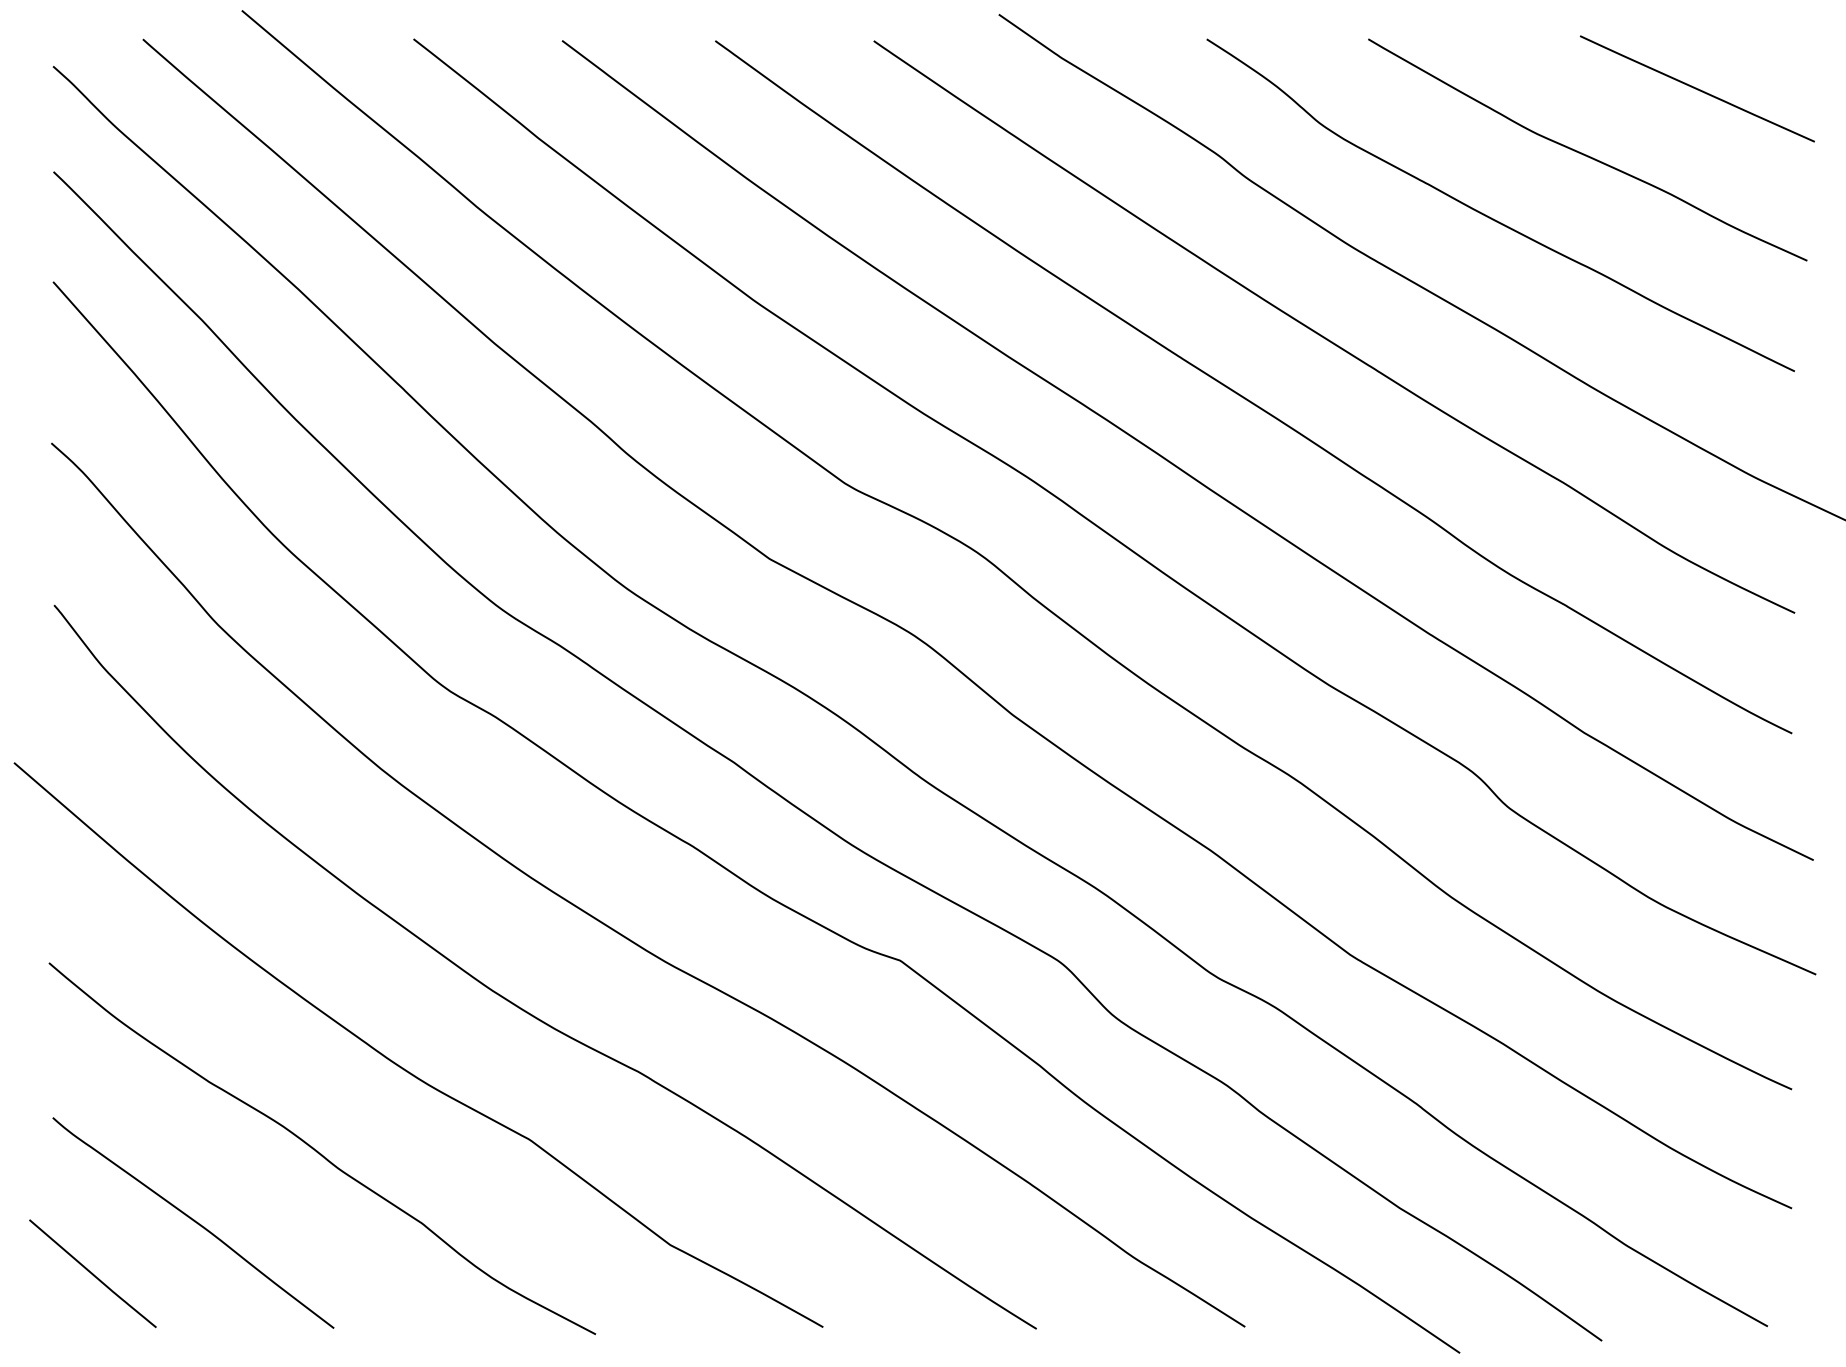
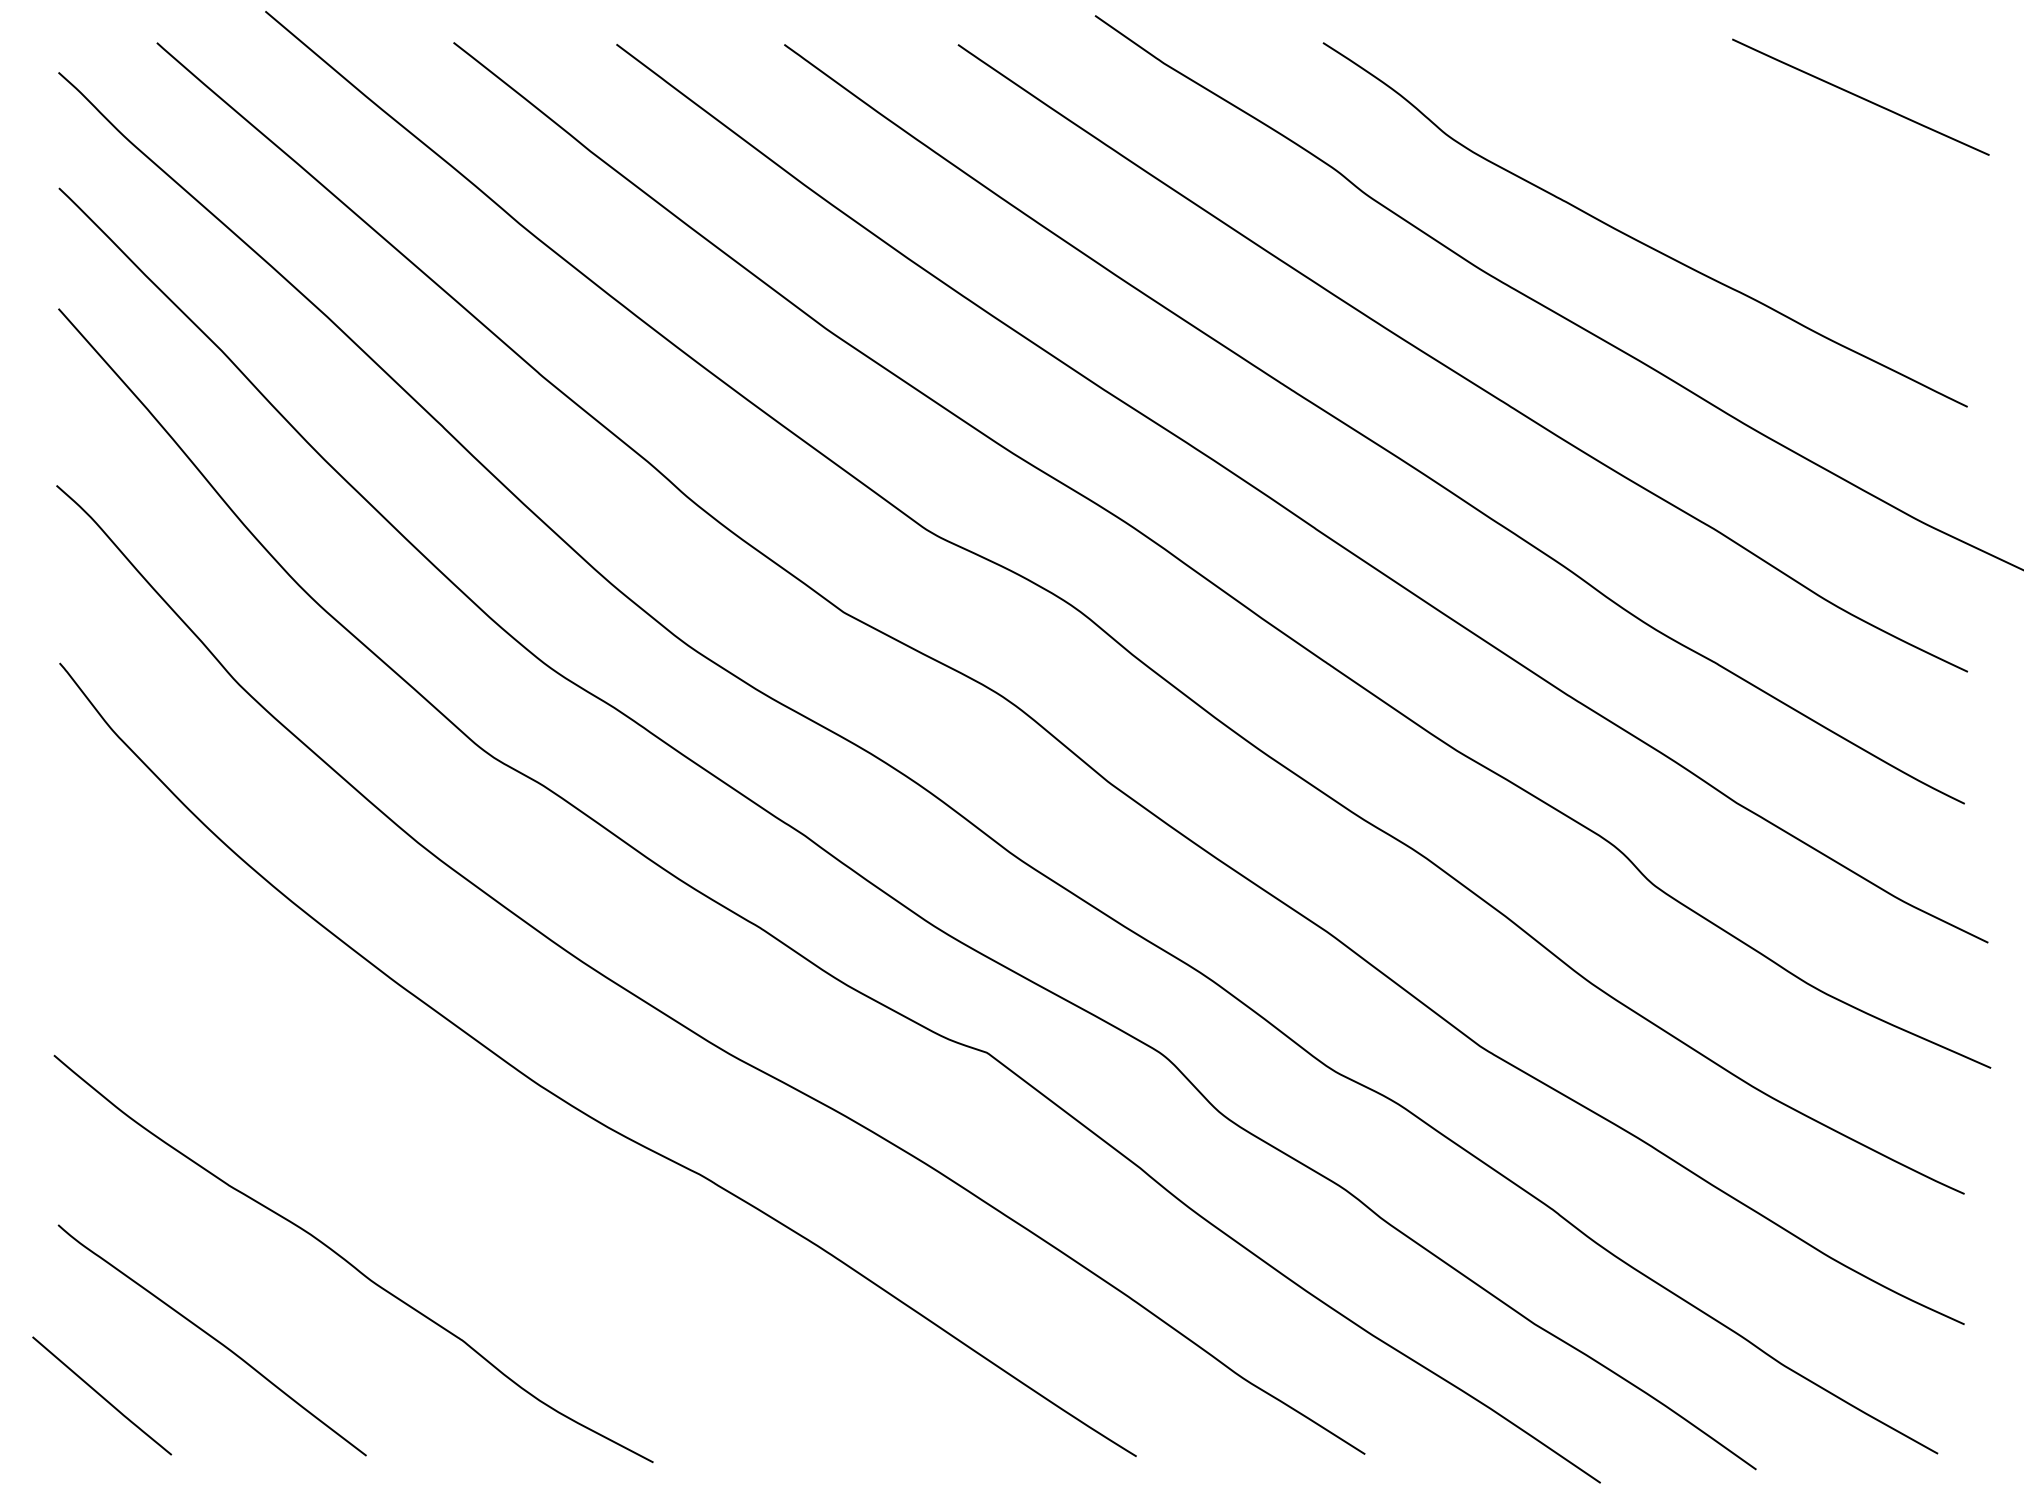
curve: (1584, 153) -> (1737, 168), removed
curve: (402, 1067) -> (441, 1169), removed

